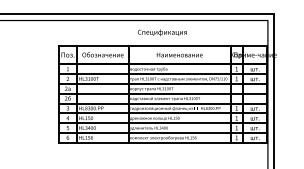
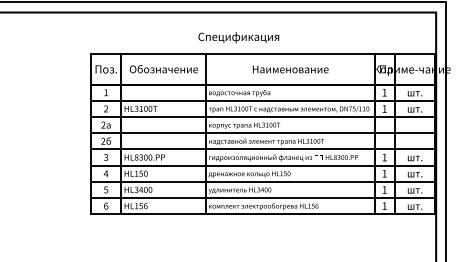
text: (162, 32) -> (239, 37), moved

